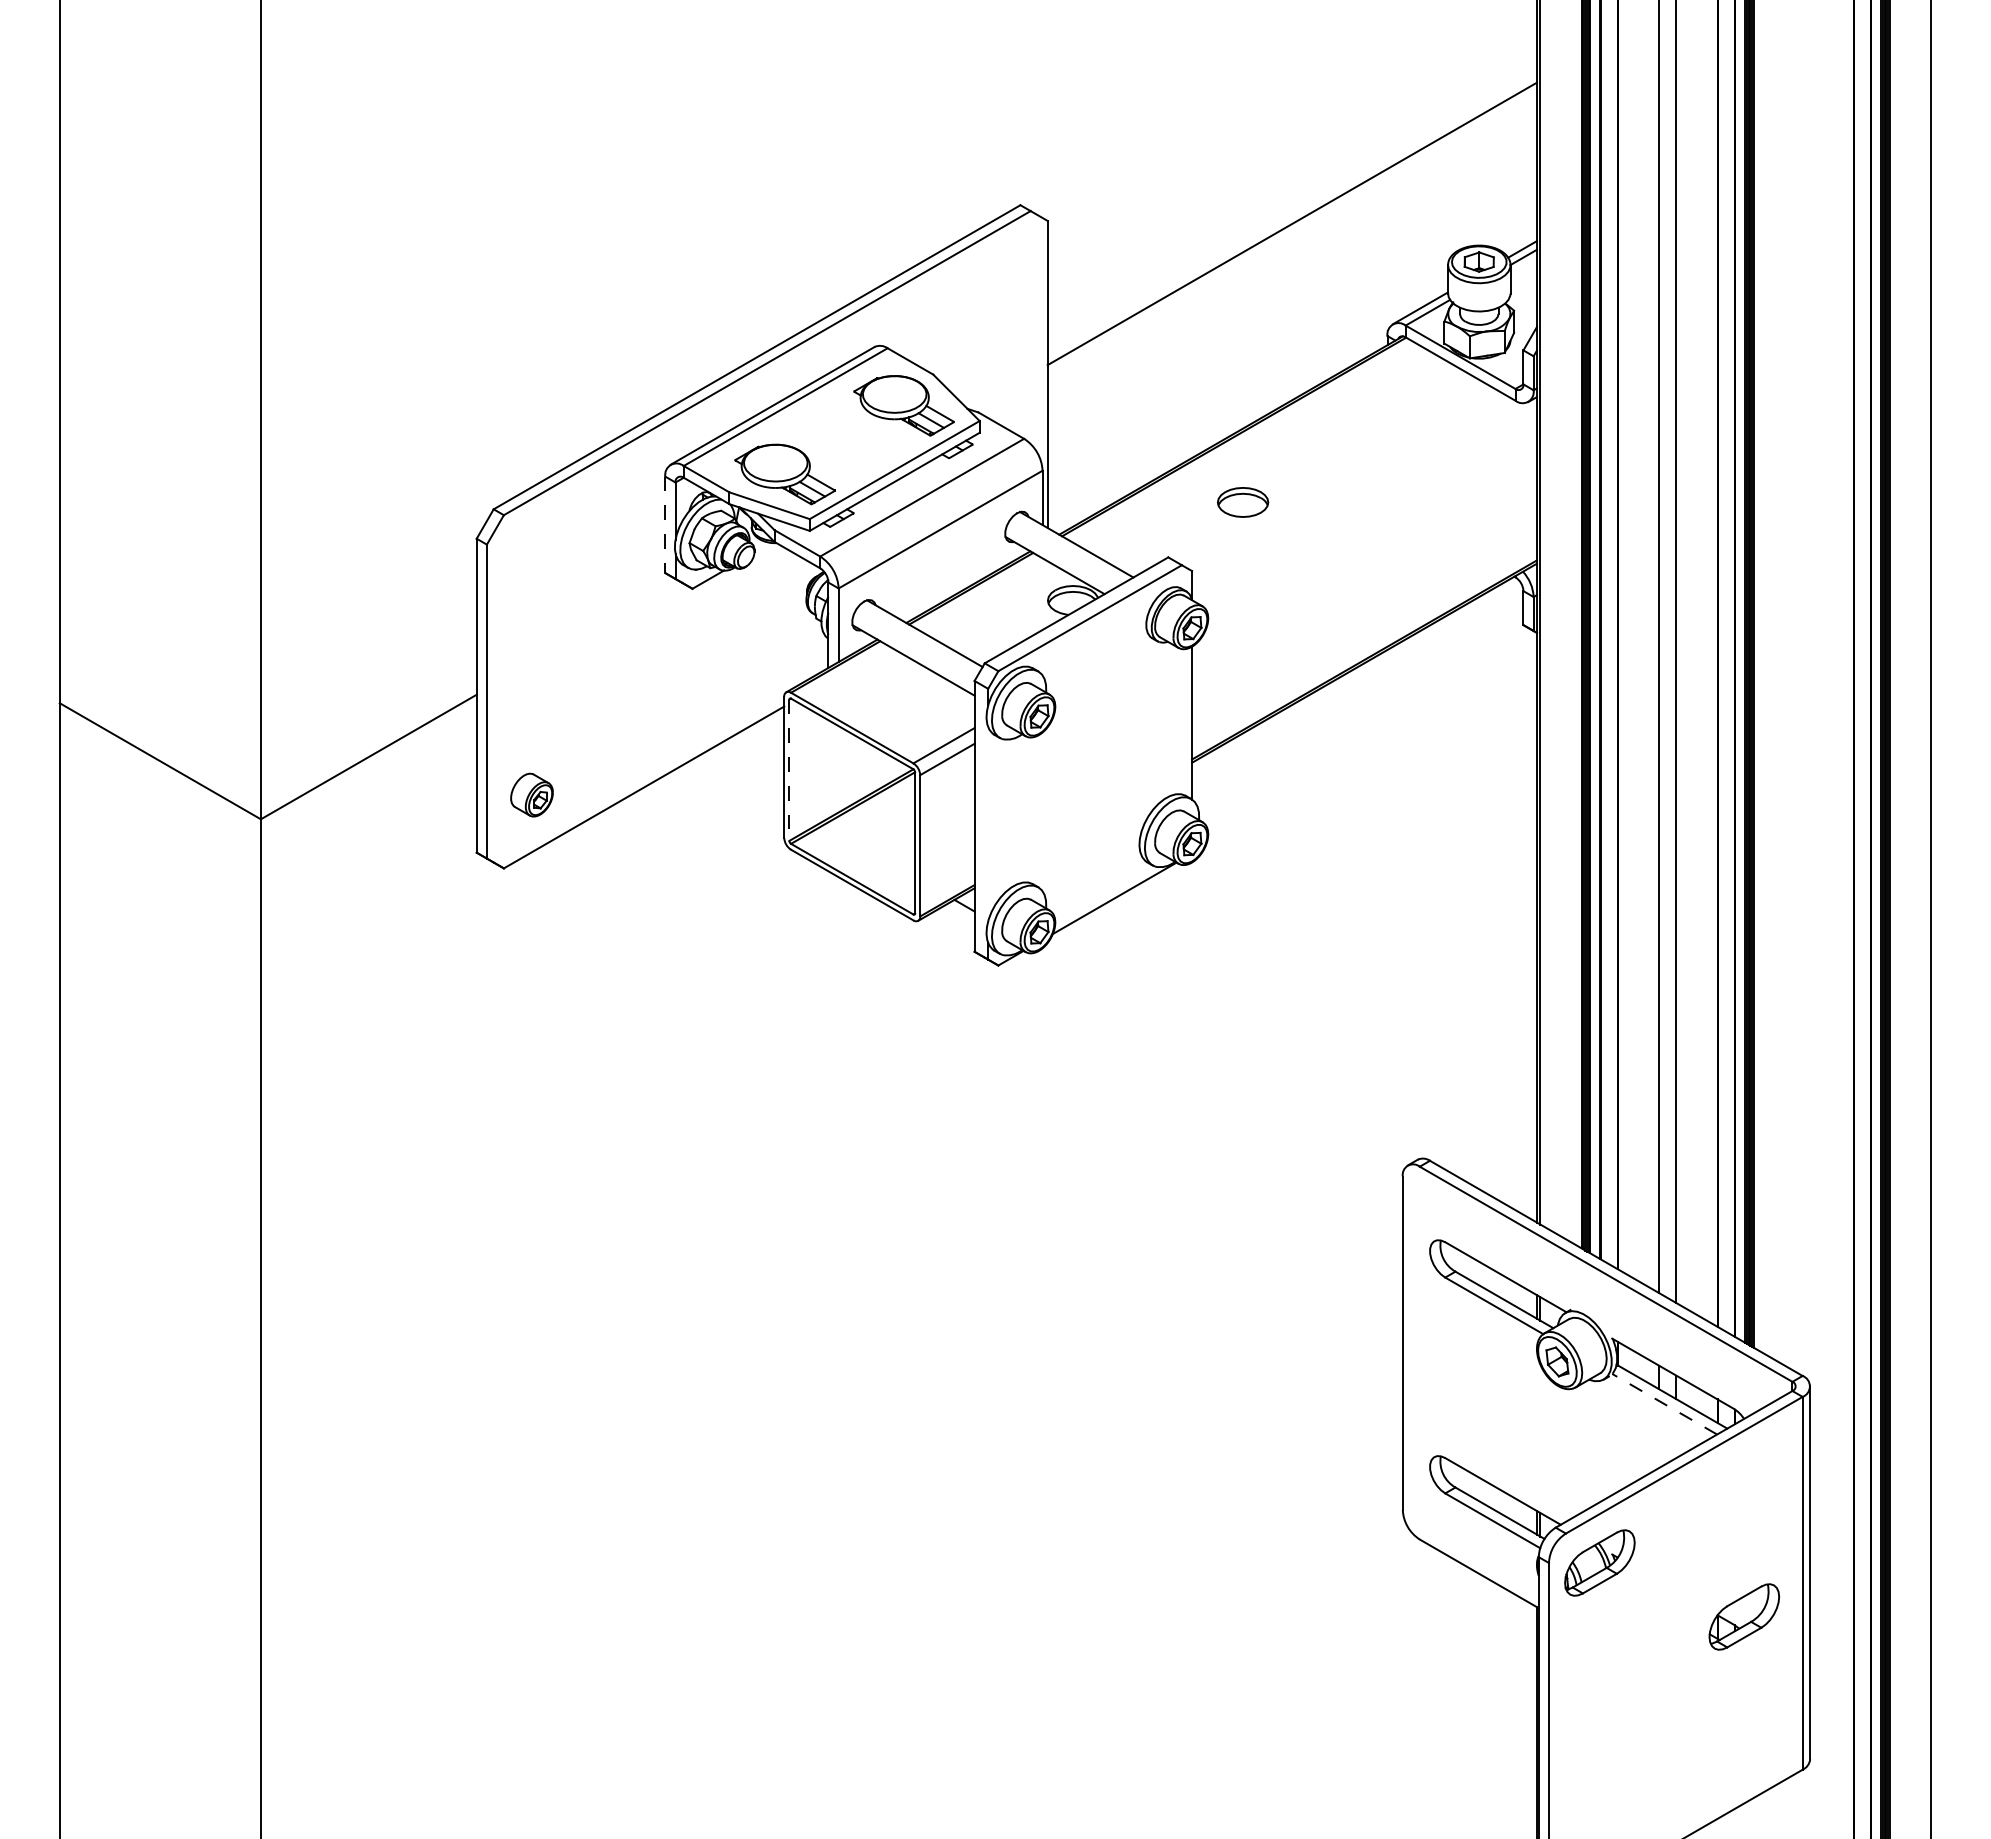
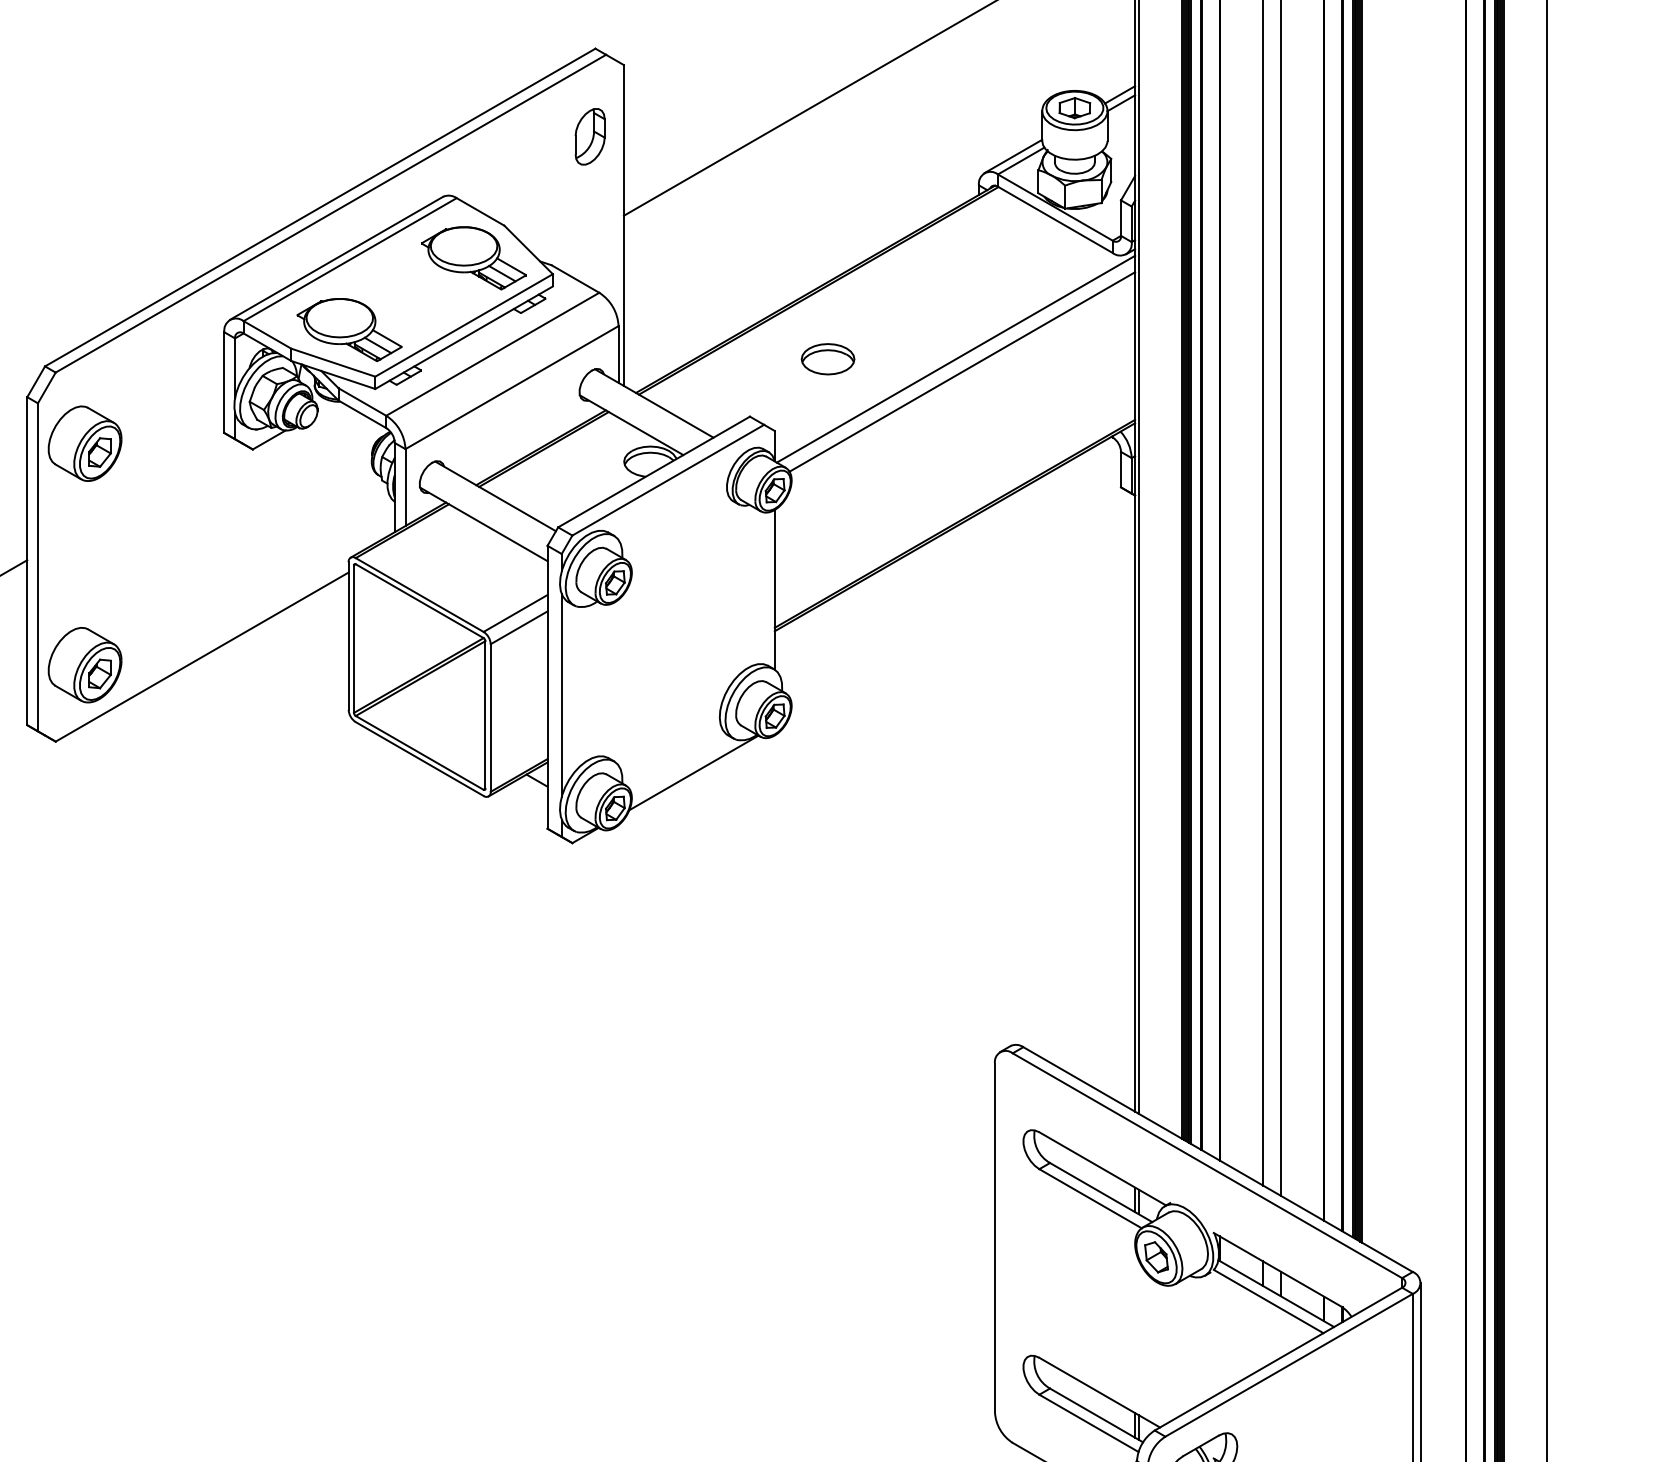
part: (1015, 289) -> (590, 136), added
line: (1365, 502) -> (956, 359), added
line: (1371, 514) -> (962, 371), added
line: (665, 525) -> (224, 383), dashed -> solid
part: (531, 582) -> (84, 442), added
line: (789, 770) -> (354, 639), dashed -> solid
part: (531, 794) -> (84, 664), size x1.67
line: (988, 824) -> (562, 695), added
line: (1664, 1404) -> (1268, 1301), dashed -> solid

